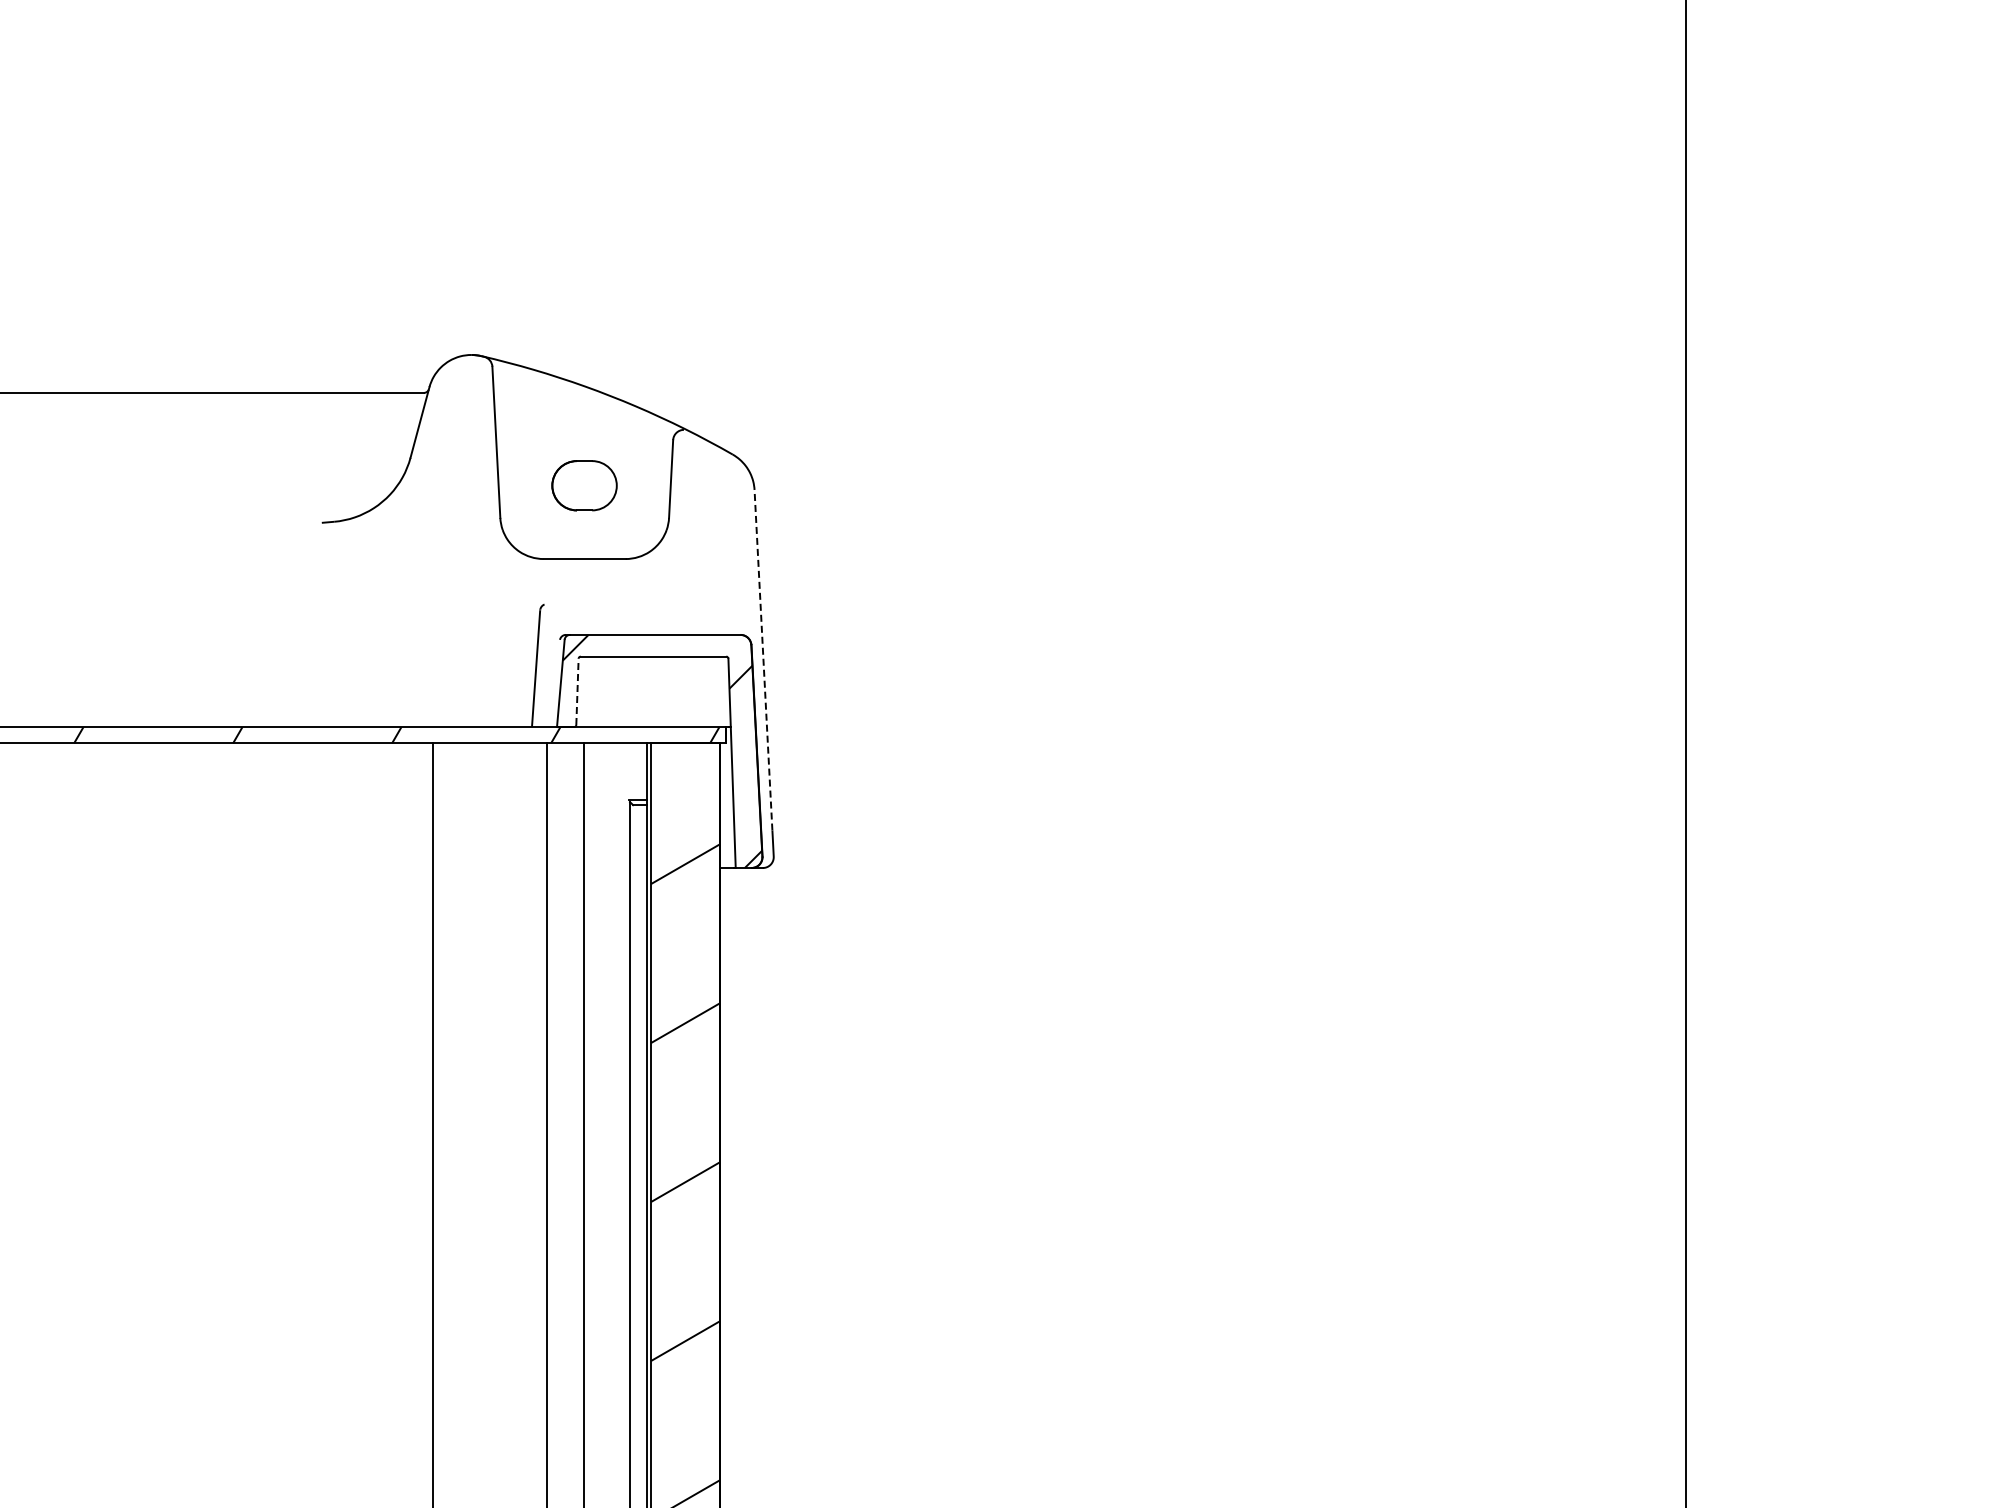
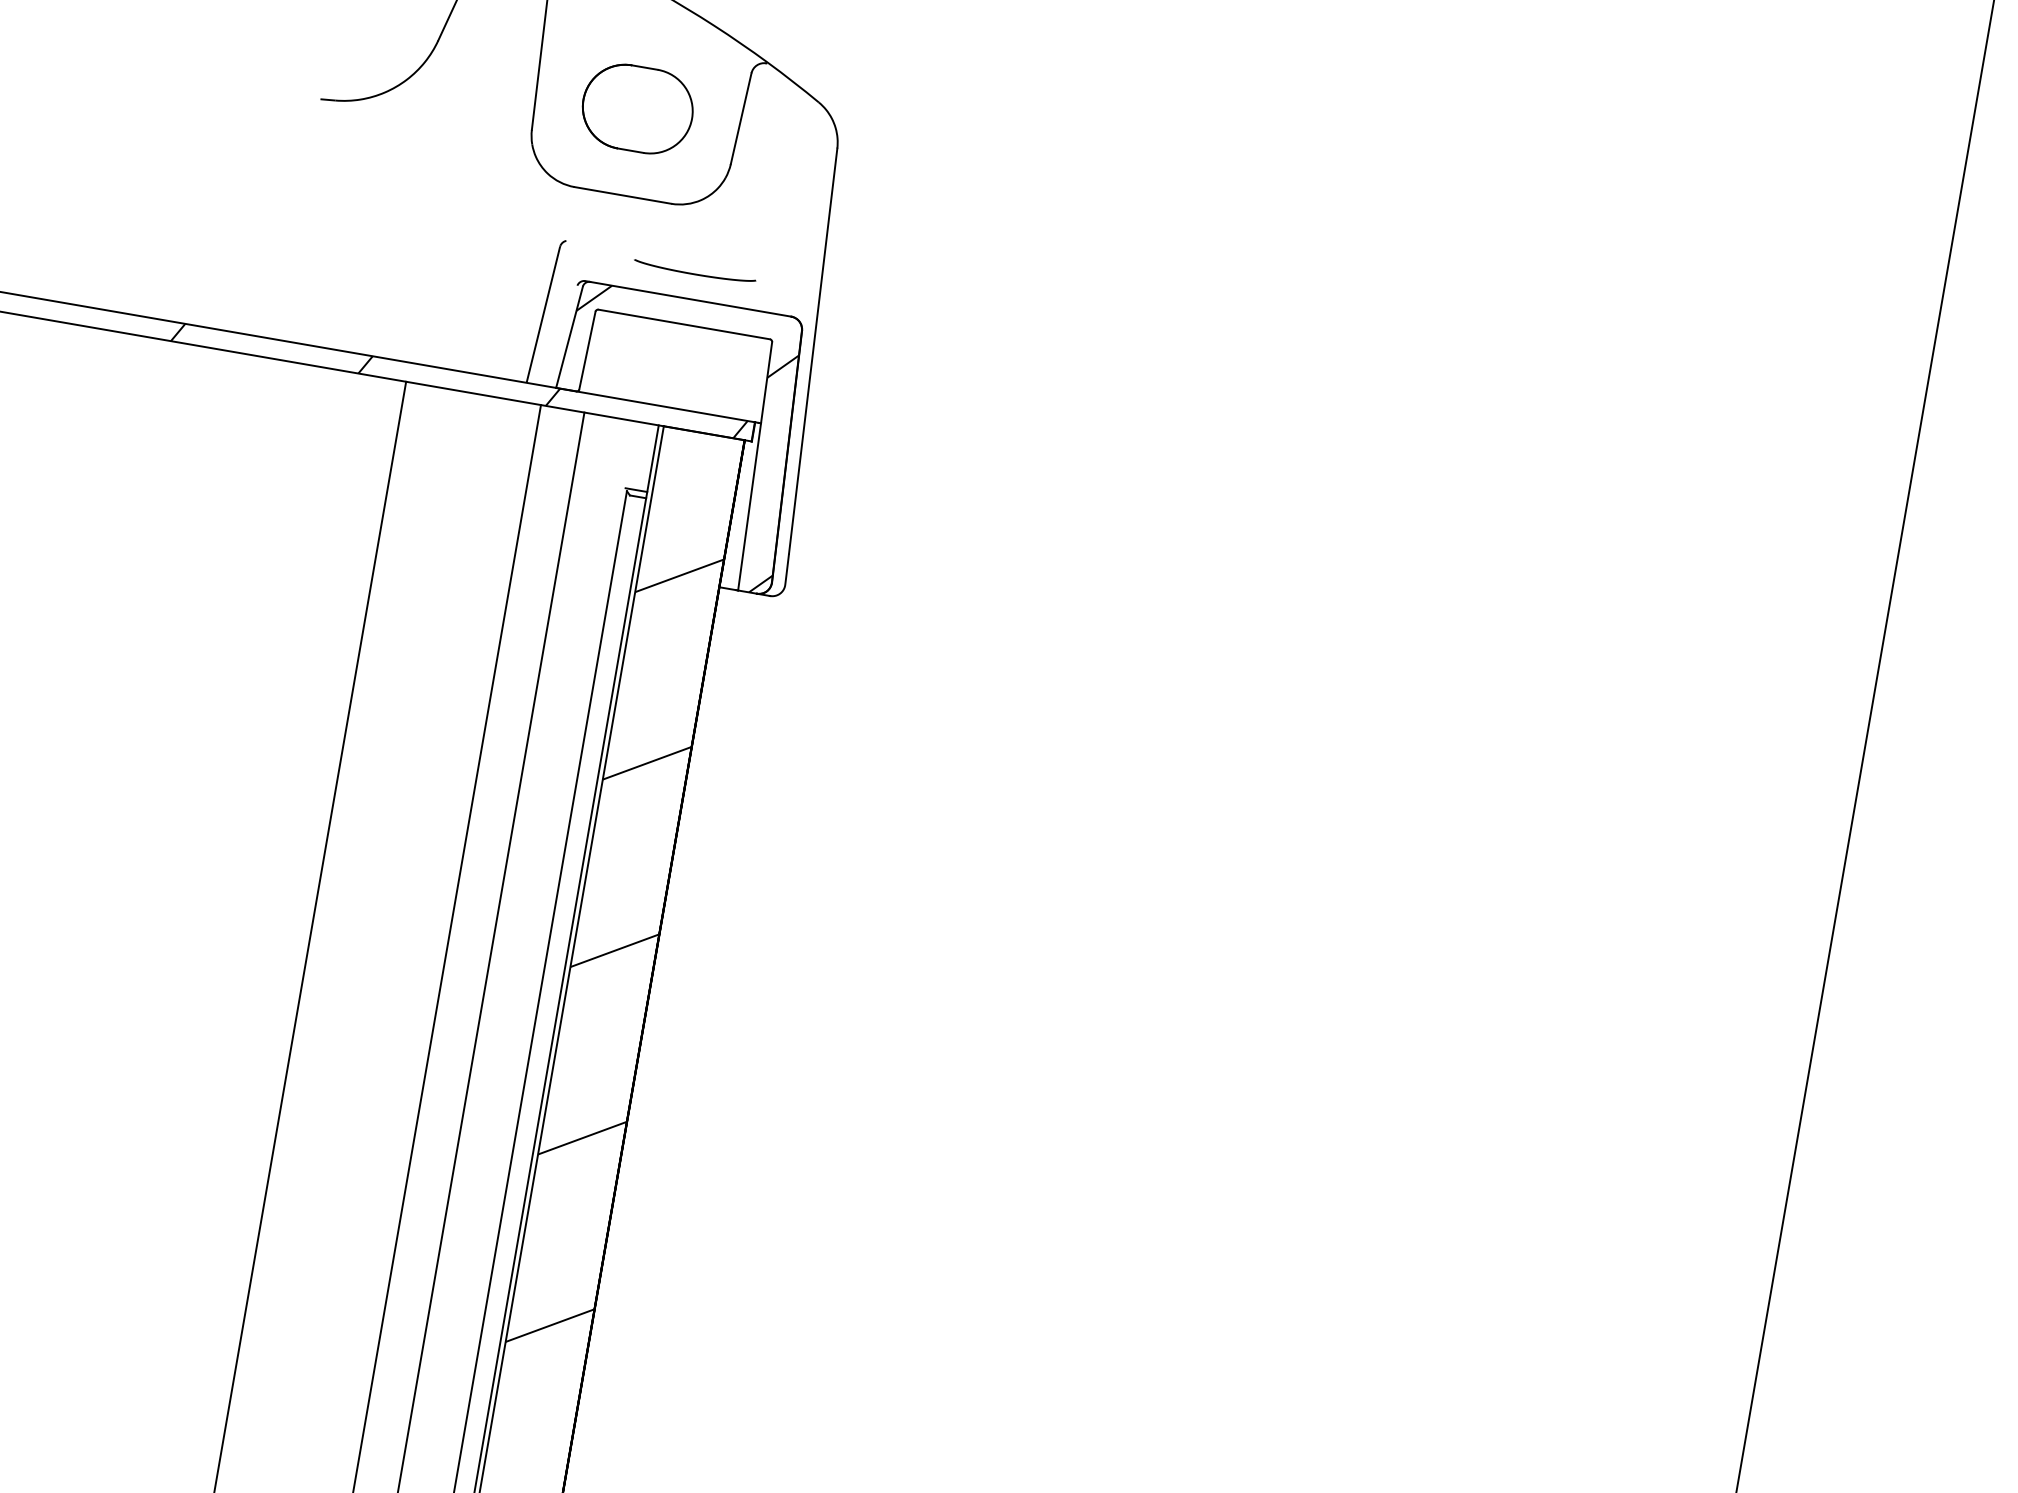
part: (584, 485) -> (637, 108), size x1.43
curve: (654, 612) -> (694, 272), added
line: (763, 660) -> (813, 351), dashed -> solid
line: (577, 691) -> (587, 350), dashed -> solid

